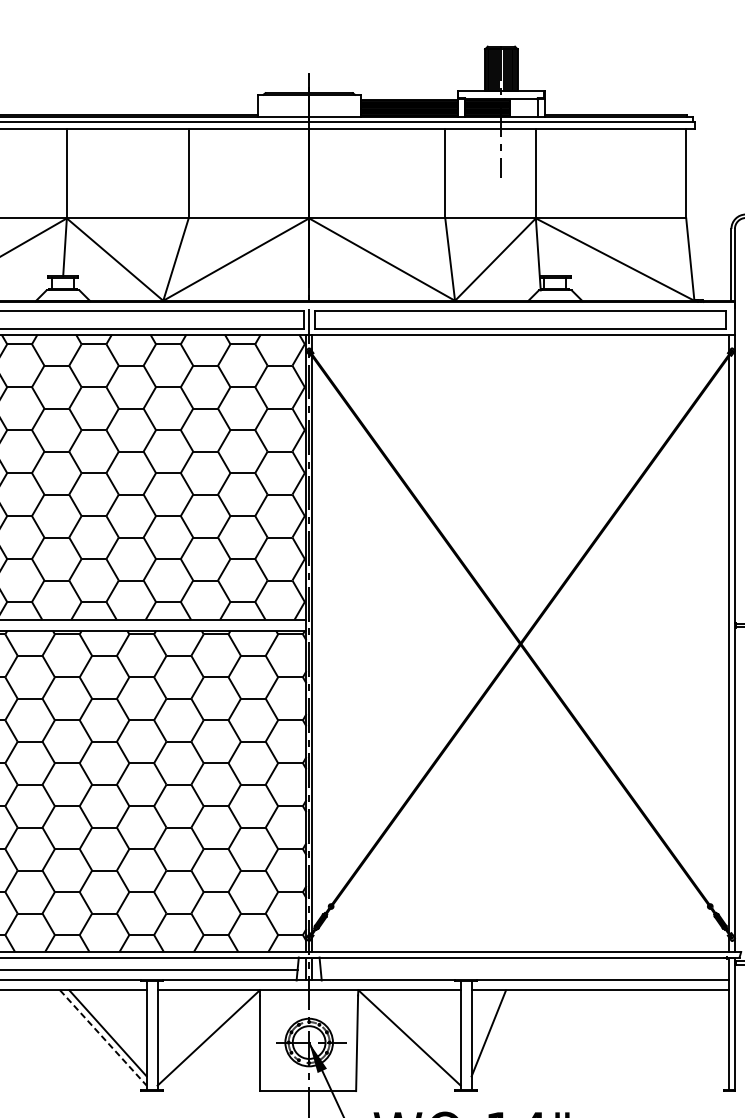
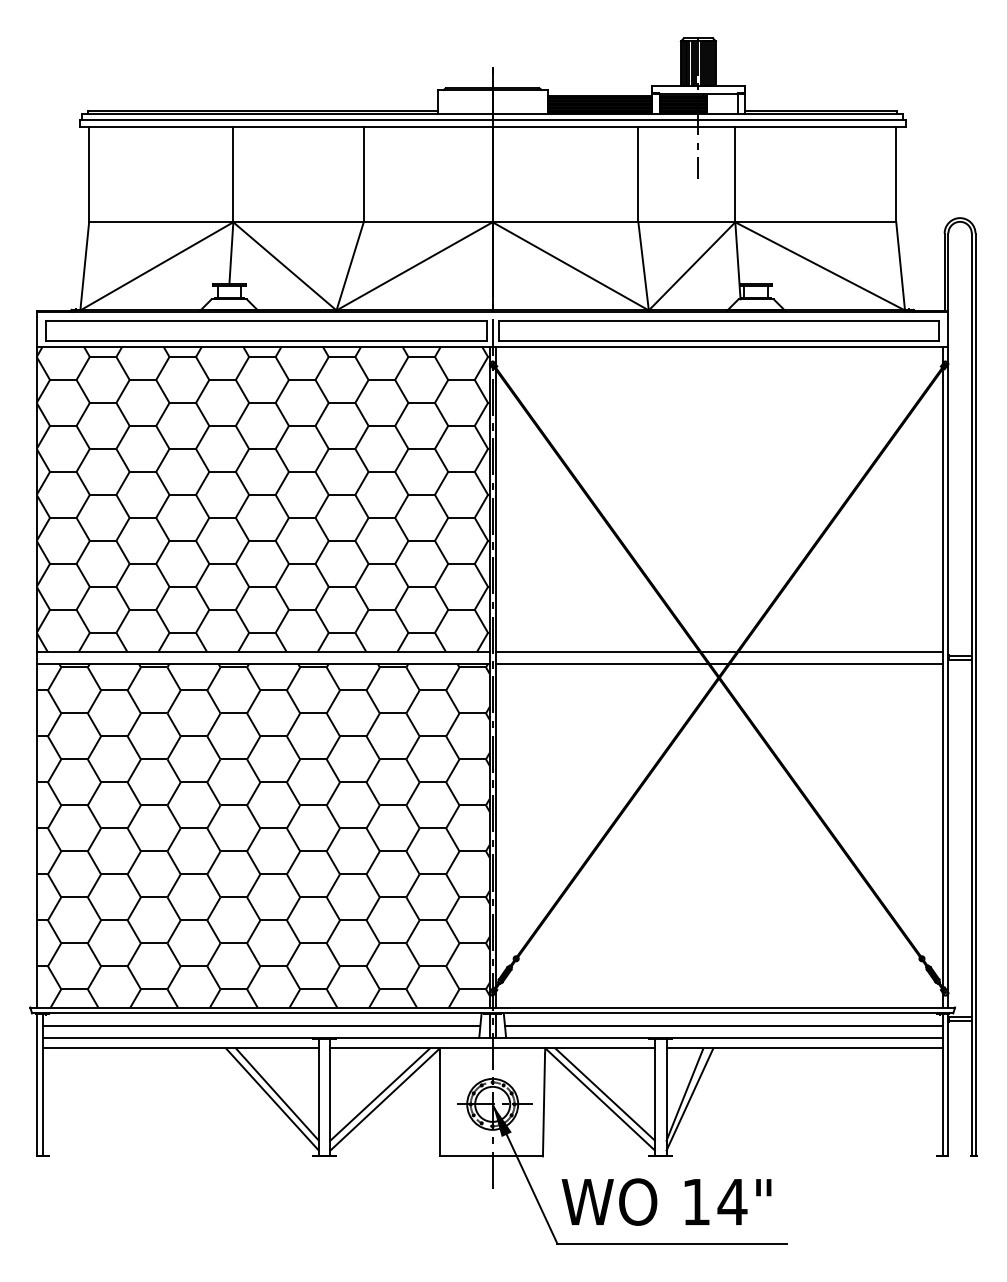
line: (520, 620) -> (718, 652), added
line: (520, 630) -> (718, 663), added
line: (524, 969) -> (723, 1026), added
line: (204, 1033) -> (380, 1094), added
line: (413, 1033) -> (604, 1094), added
line: (103, 1037) -> (272, 1099), dashed -> solid
line: (493, 1037) -> (689, 1099), added

